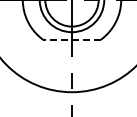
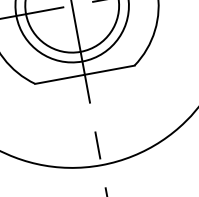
line: (72, 39) -> (85, 73), dashed -> solid

